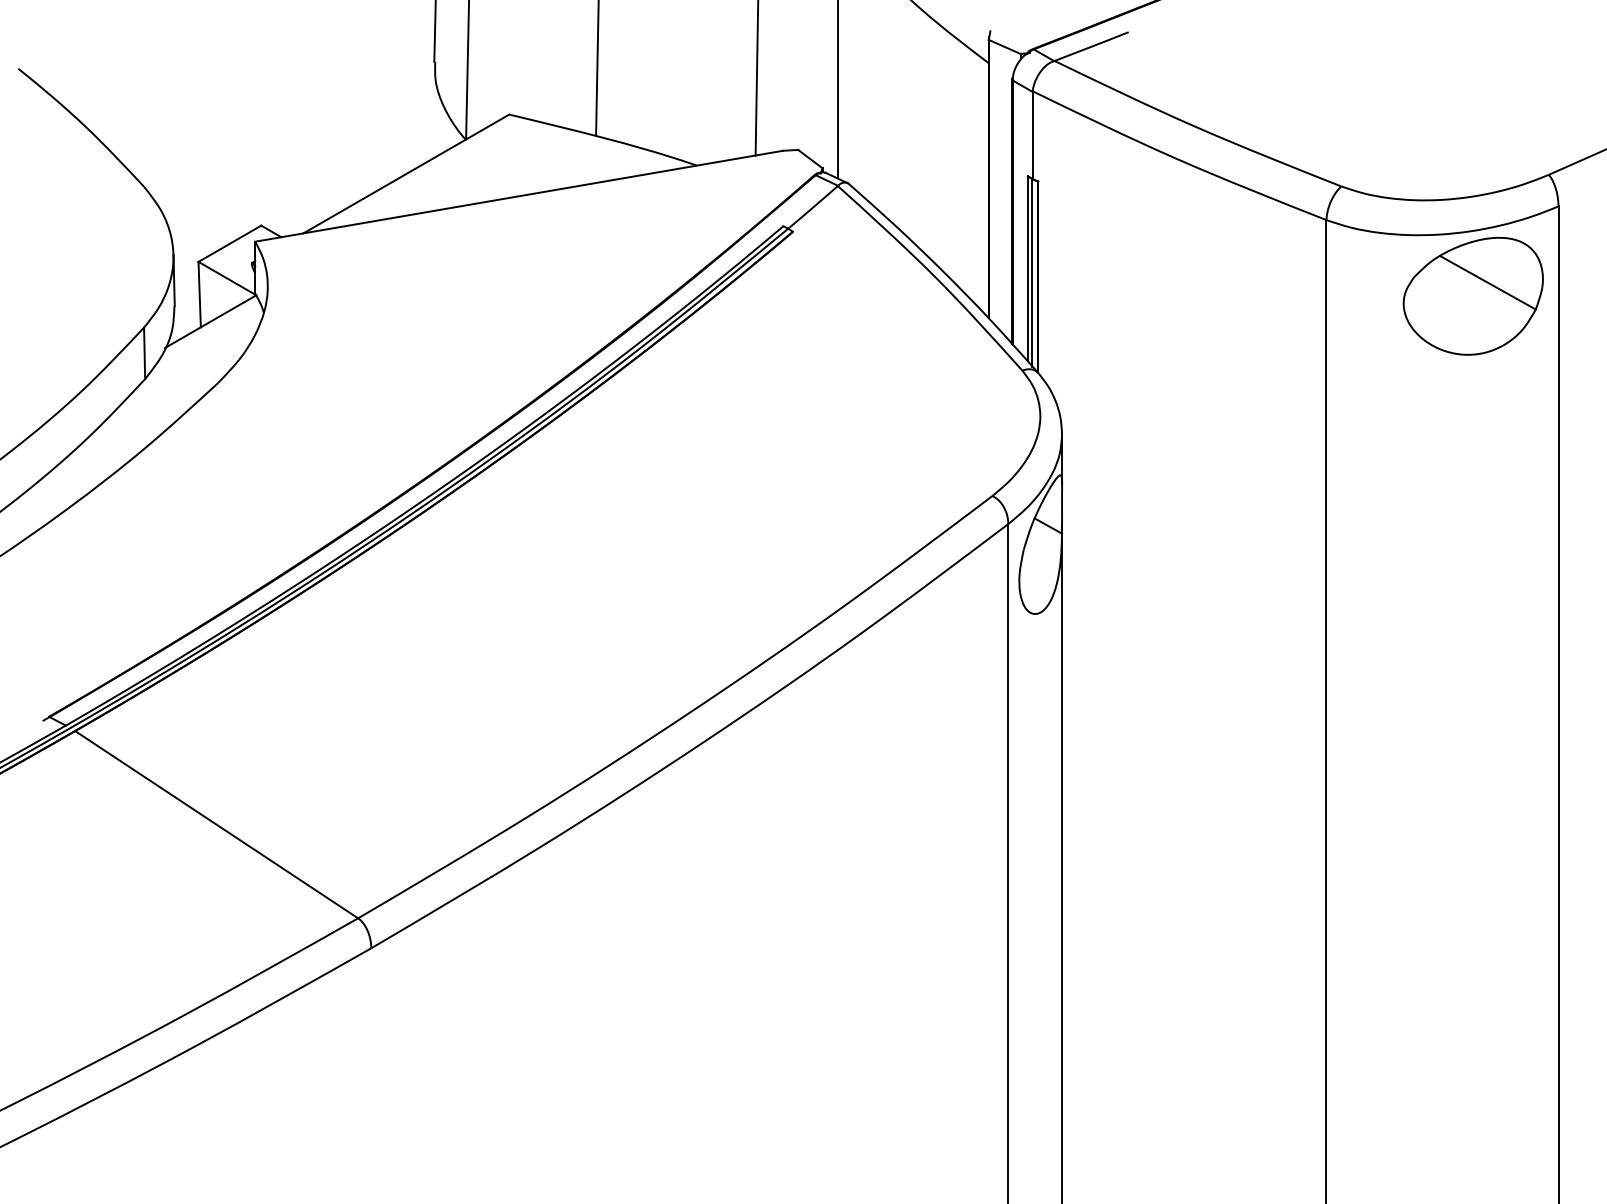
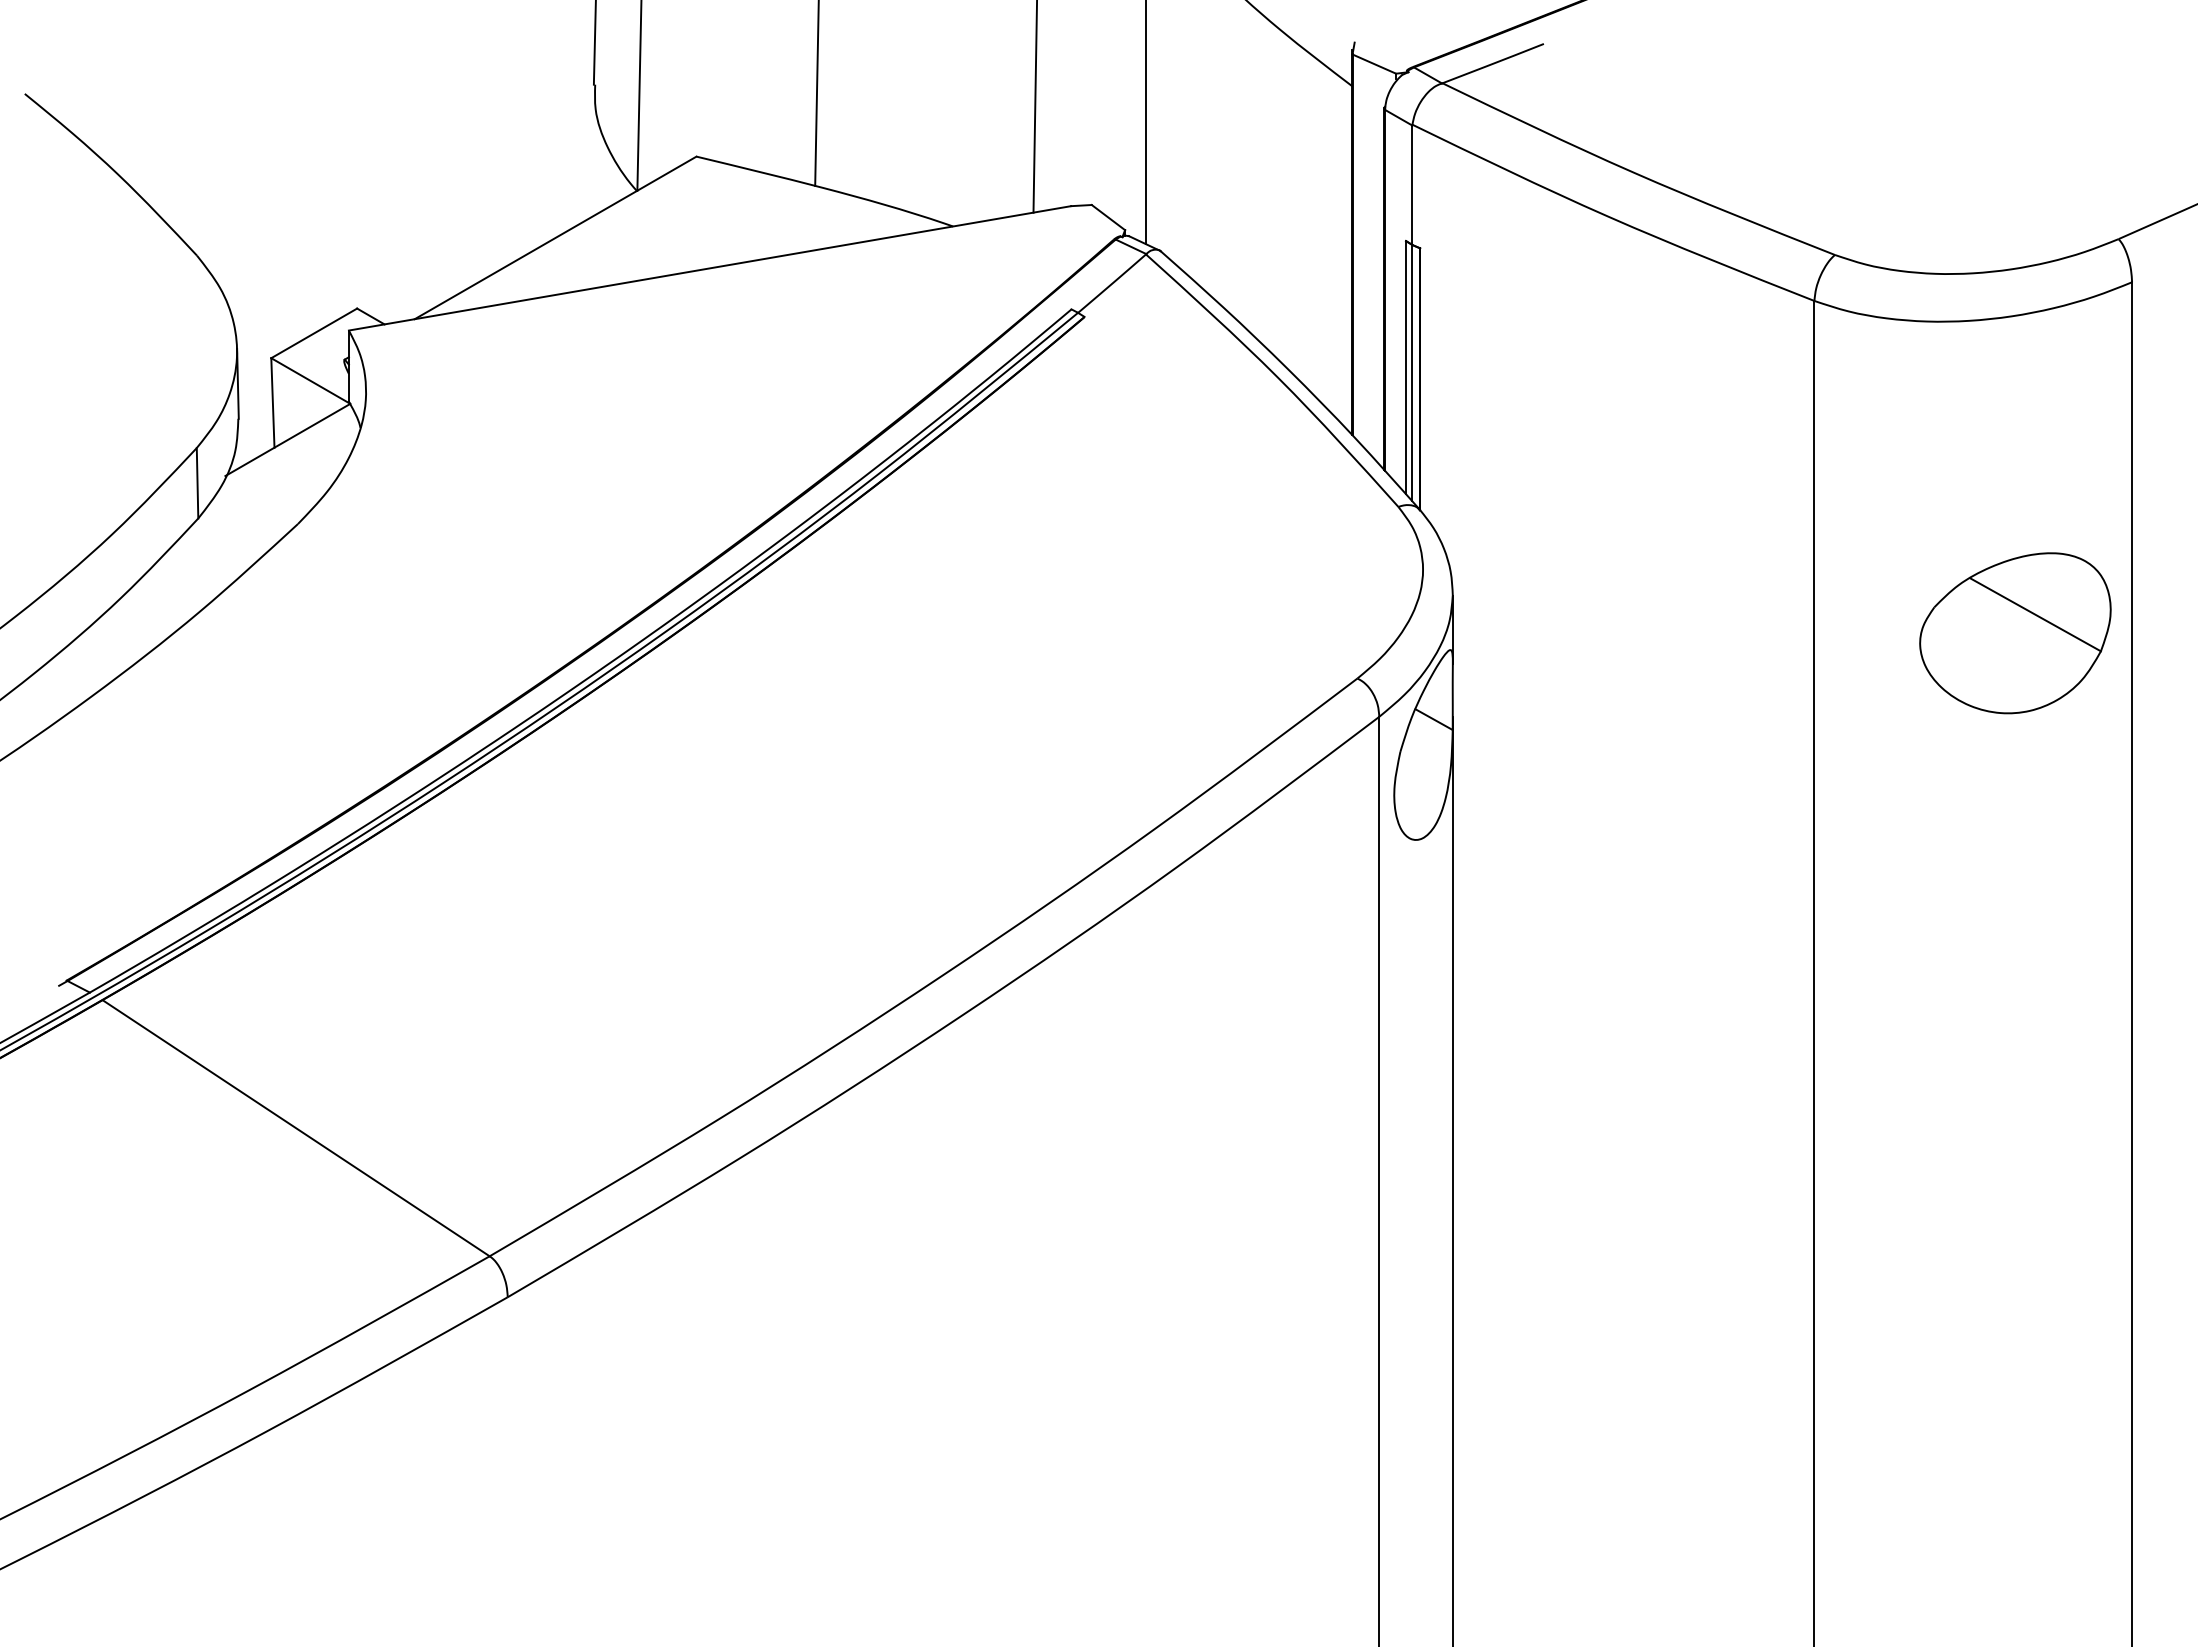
part: (1473, 296) -> (2015, 633), moved

